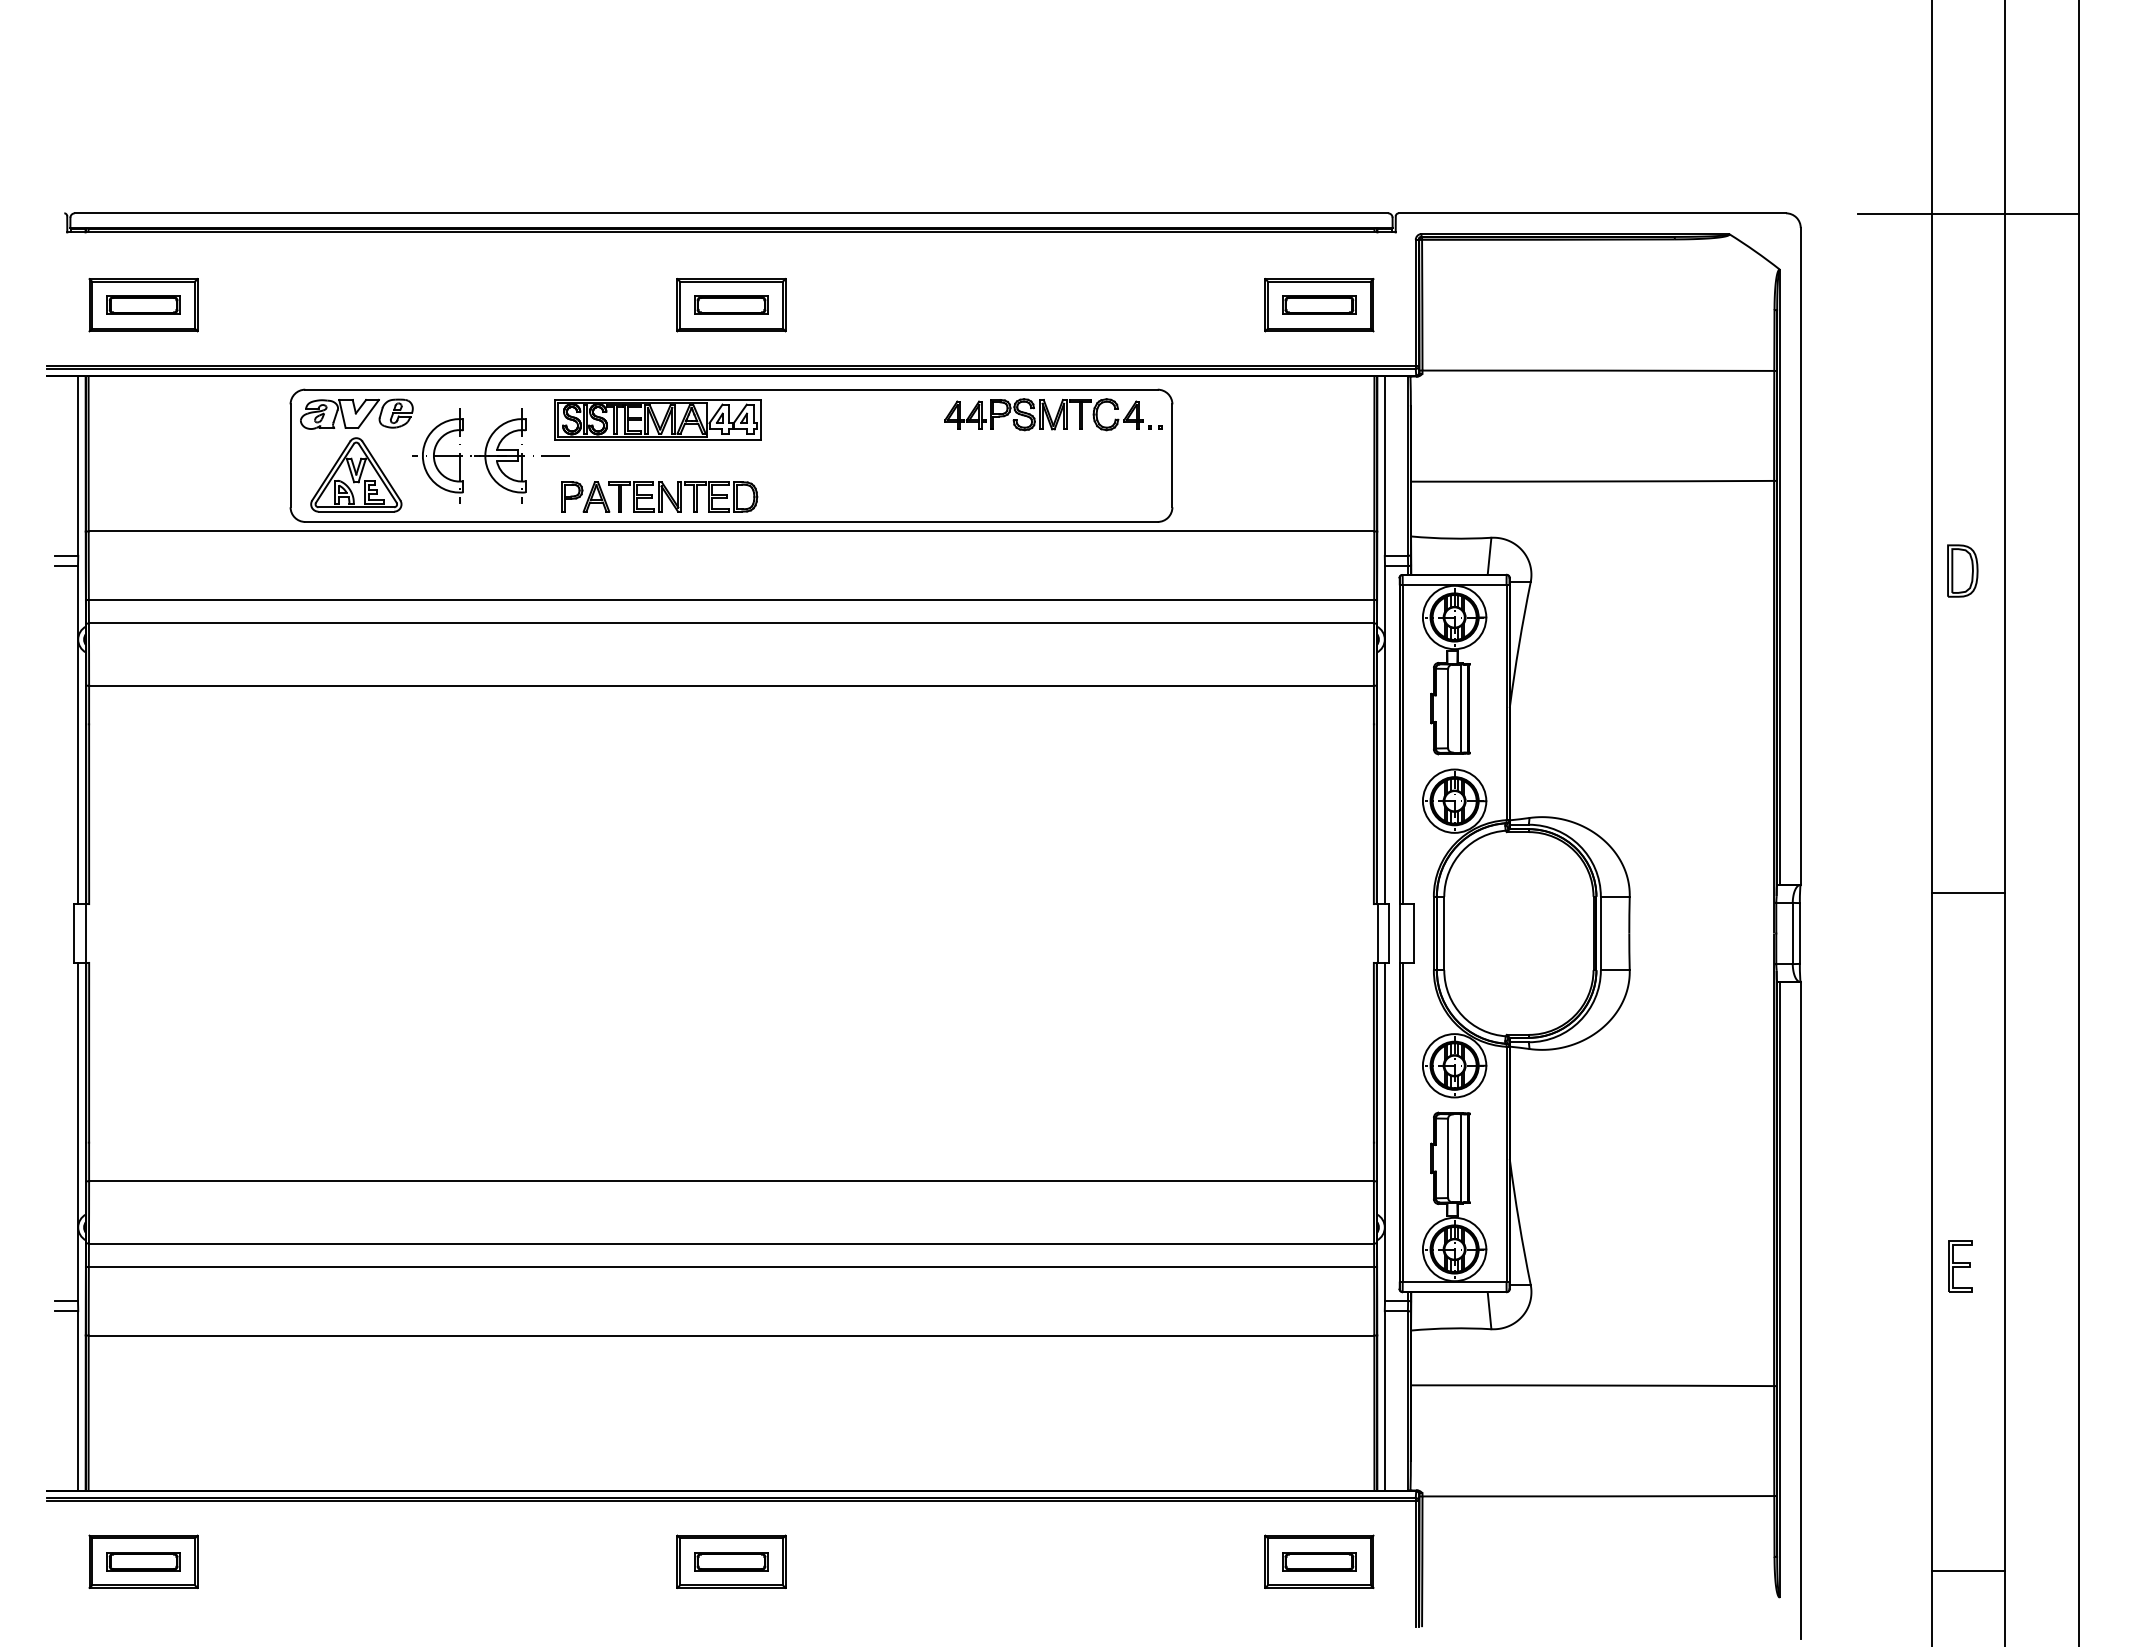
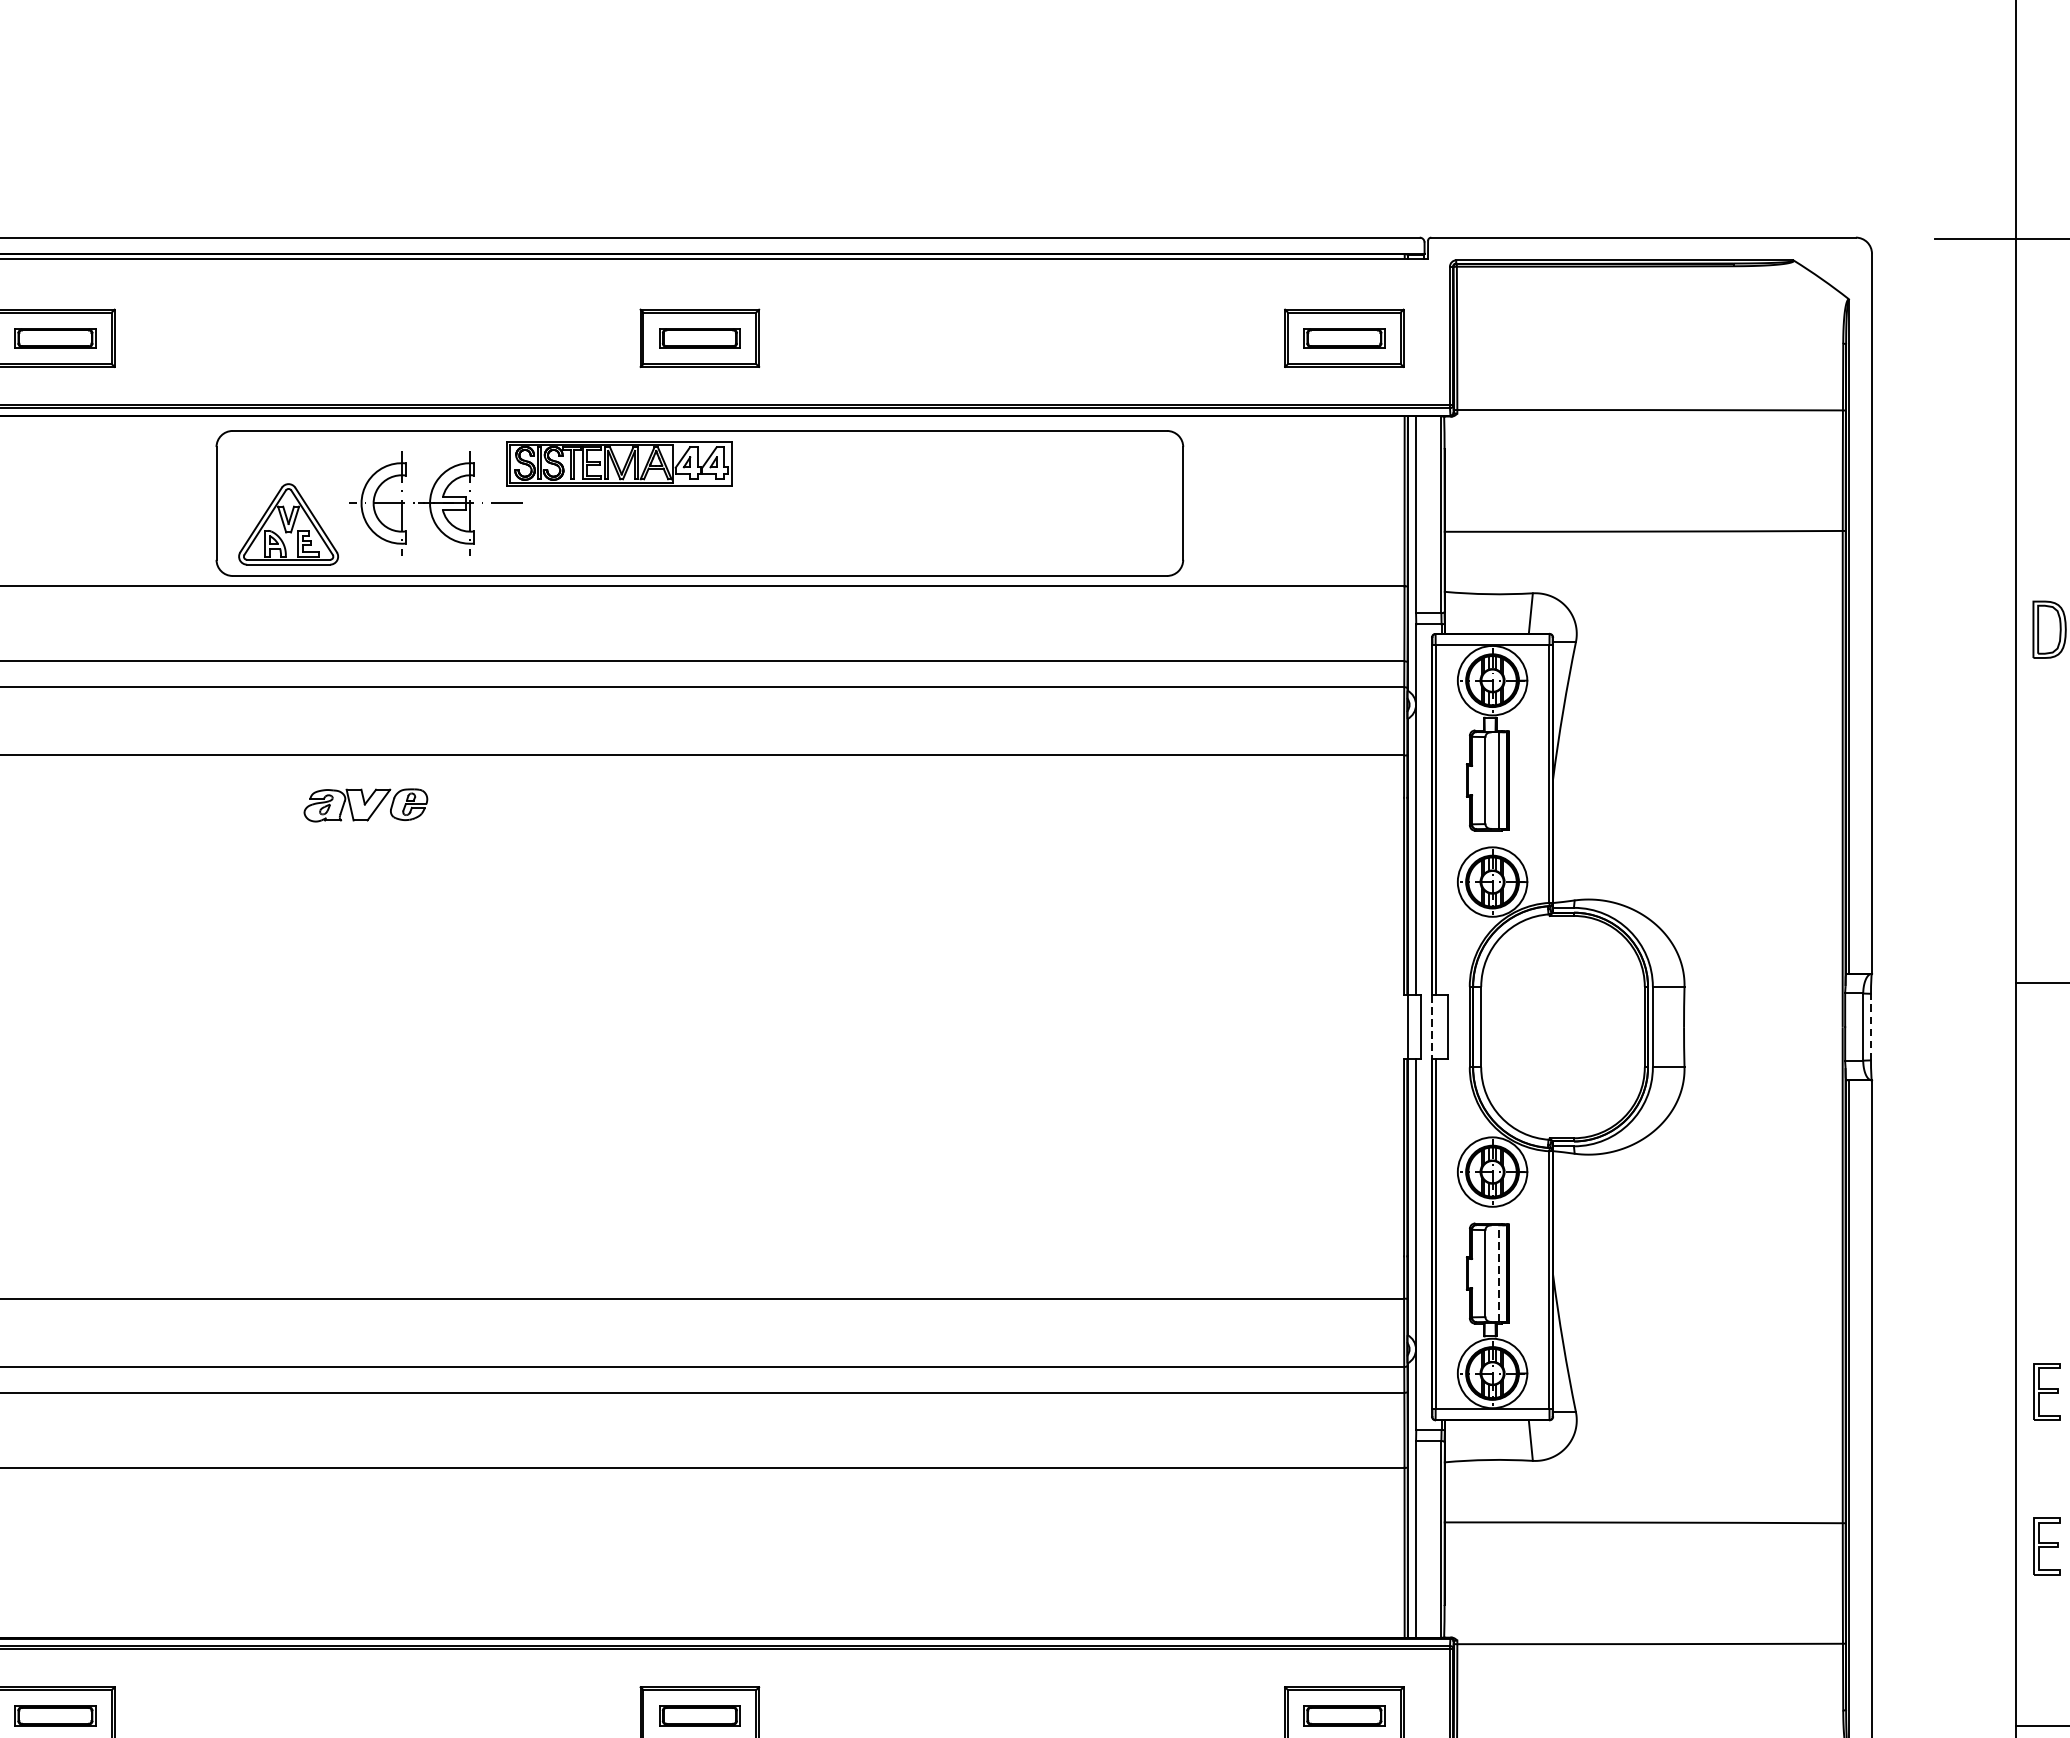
part: (356, 413) -> (365, 804), moved
part: (1053, 414) -> (1052, 458), removed
part: (659, 496) -> (620, 548), removed
line: (1799, 933) -> (1870, 1027), solid -> dashed
line: (1399, 934) -> (1432, 1028), solid -> dashed
line: (1460, 1157) -> (1498, 1272), solid -> dashed
part: (1960, 1407) -> (2047, 1546), added

